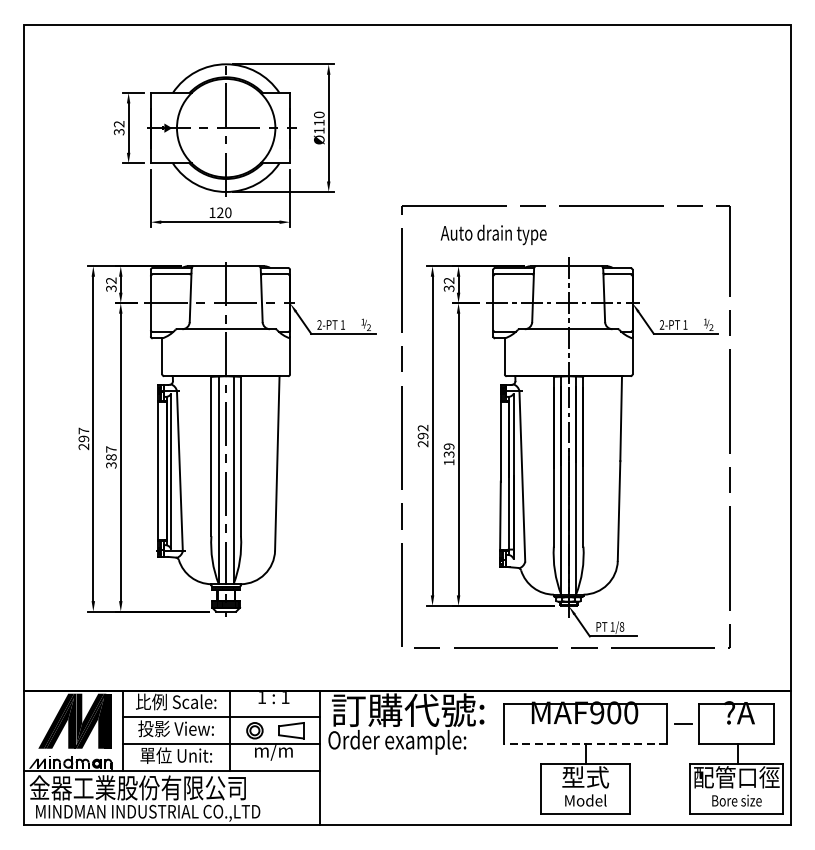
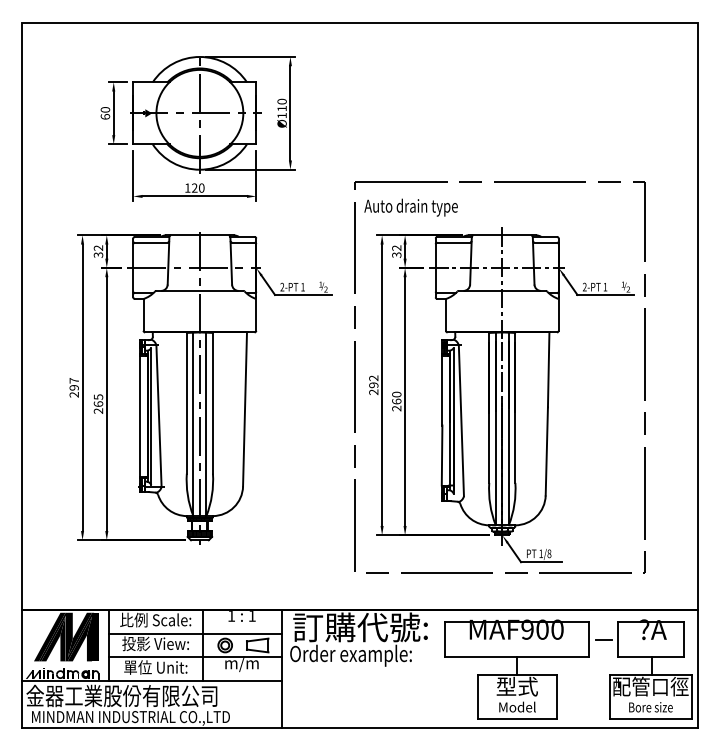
text: (119, 128) -> (105, 113), 32 -> 60
text: (492, 234) -> (410, 207), moved
text: (448, 454) -> (396, 401), 139 -> 260
text: (111, 456) -> (98, 403), 387 -> 265
line: (585, 744) -> (517, 657), dashed -> solid

